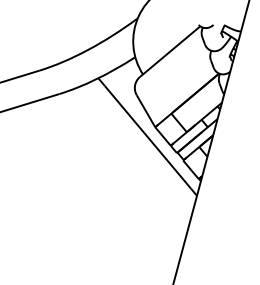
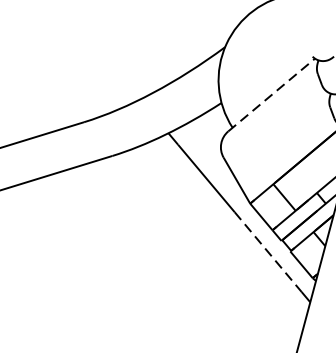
line: (170, 51) -> (272, 94), solid -> dashed
line: (168, 161) -> (269, 252), solid -> dashed

